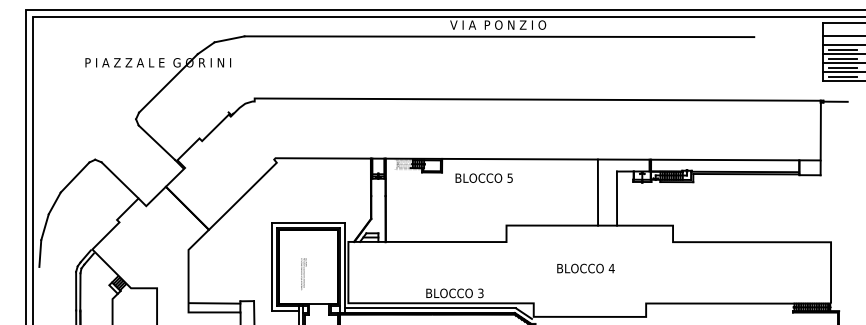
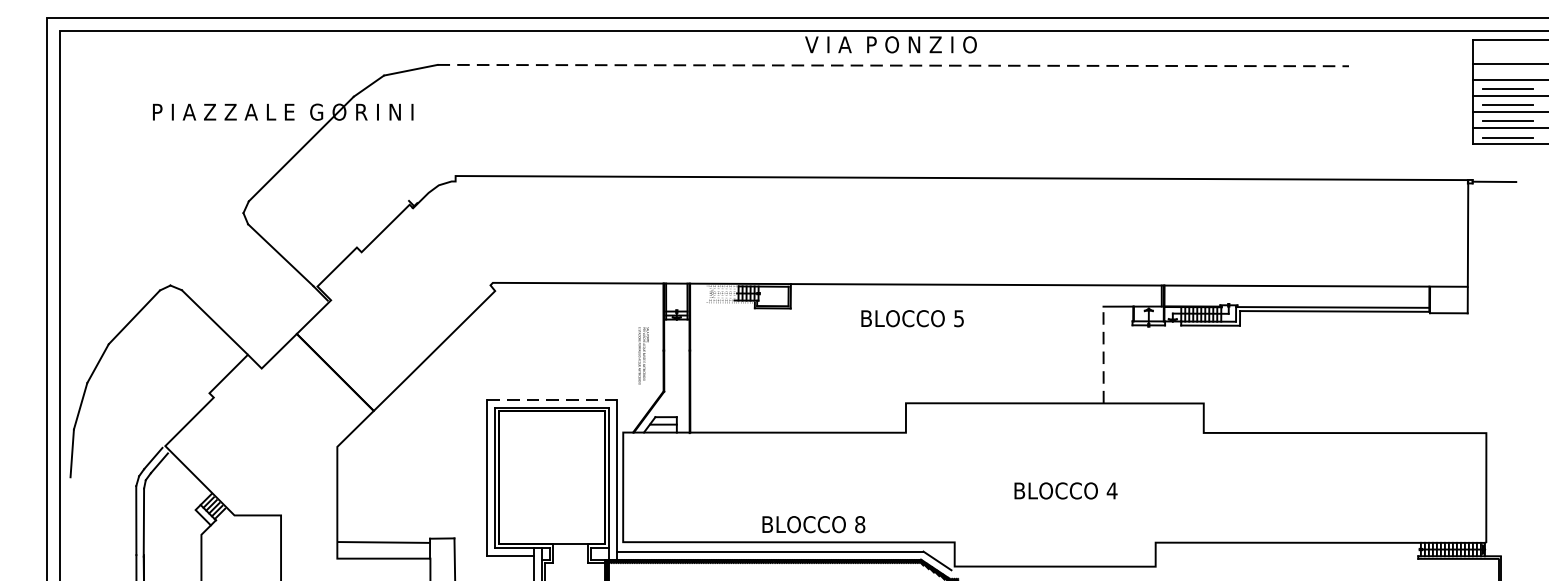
line: (499, 36) -> (893, 65), solid -> dashed
text: (483, 177) -> (911, 317), moved
line: (597, 192) -> (1068, 344), removed
line: (617, 198) -> (1104, 354), solid -> dashed
line: (309, 223) -> (553, 399), solid -> dashed
text: (585, 268) -> (1065, 490), moved
text: (303, 273) -> (643, 354), moved
text: (480, 293) -> (859, 524), 3 -> 8

